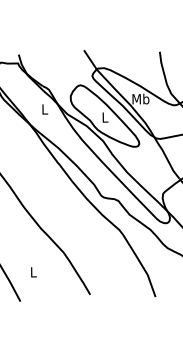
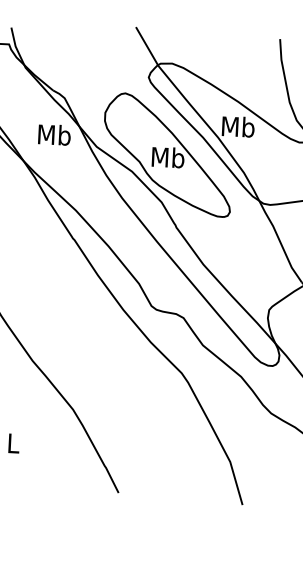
text: (44, 109) -> (53, 135), L -> Mb
text: (104, 117) -> (166, 157), L -> Mb

